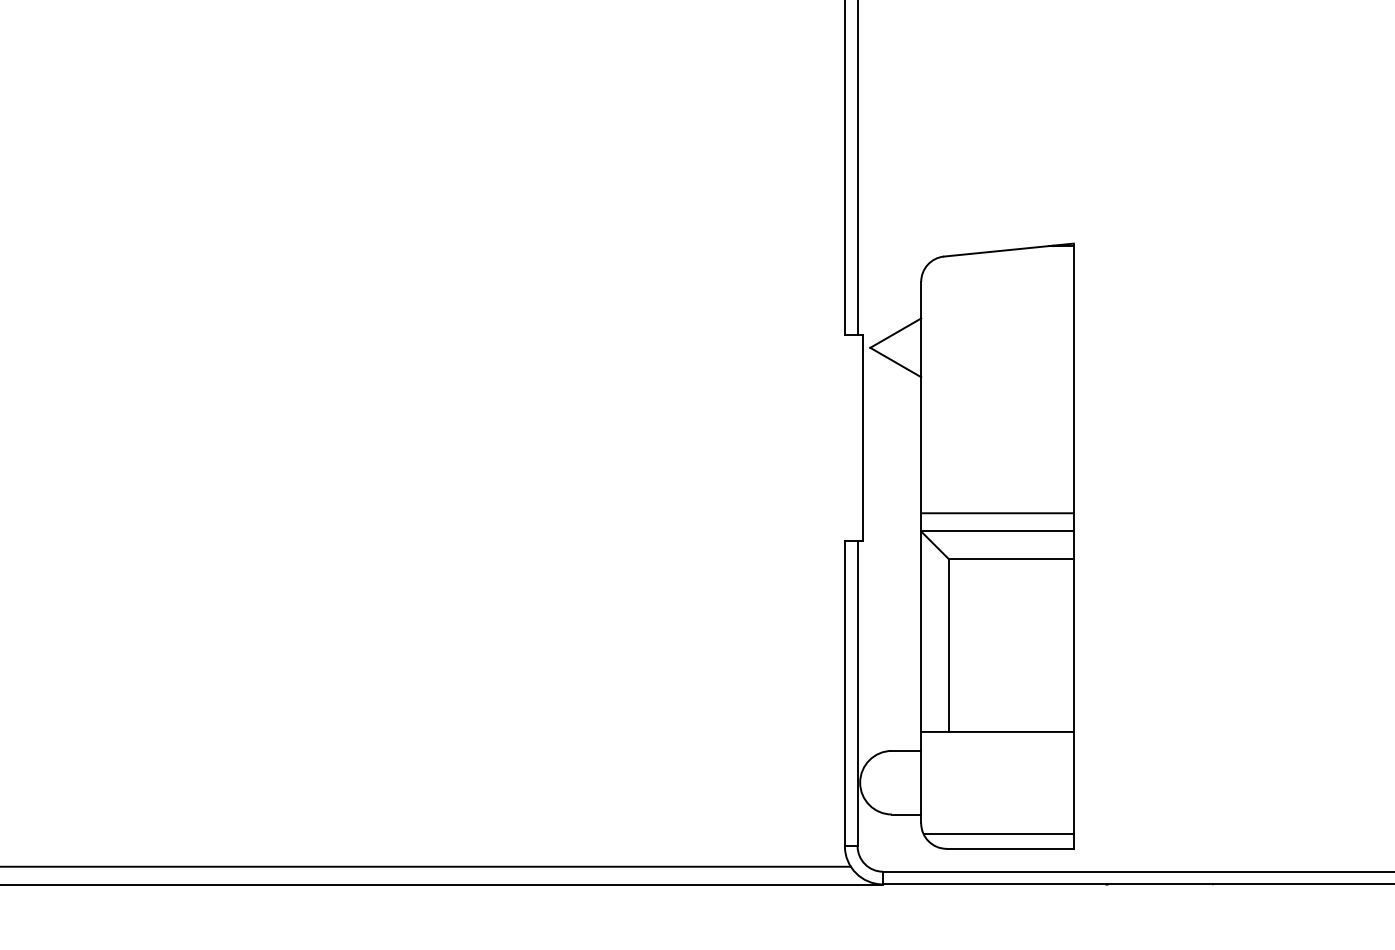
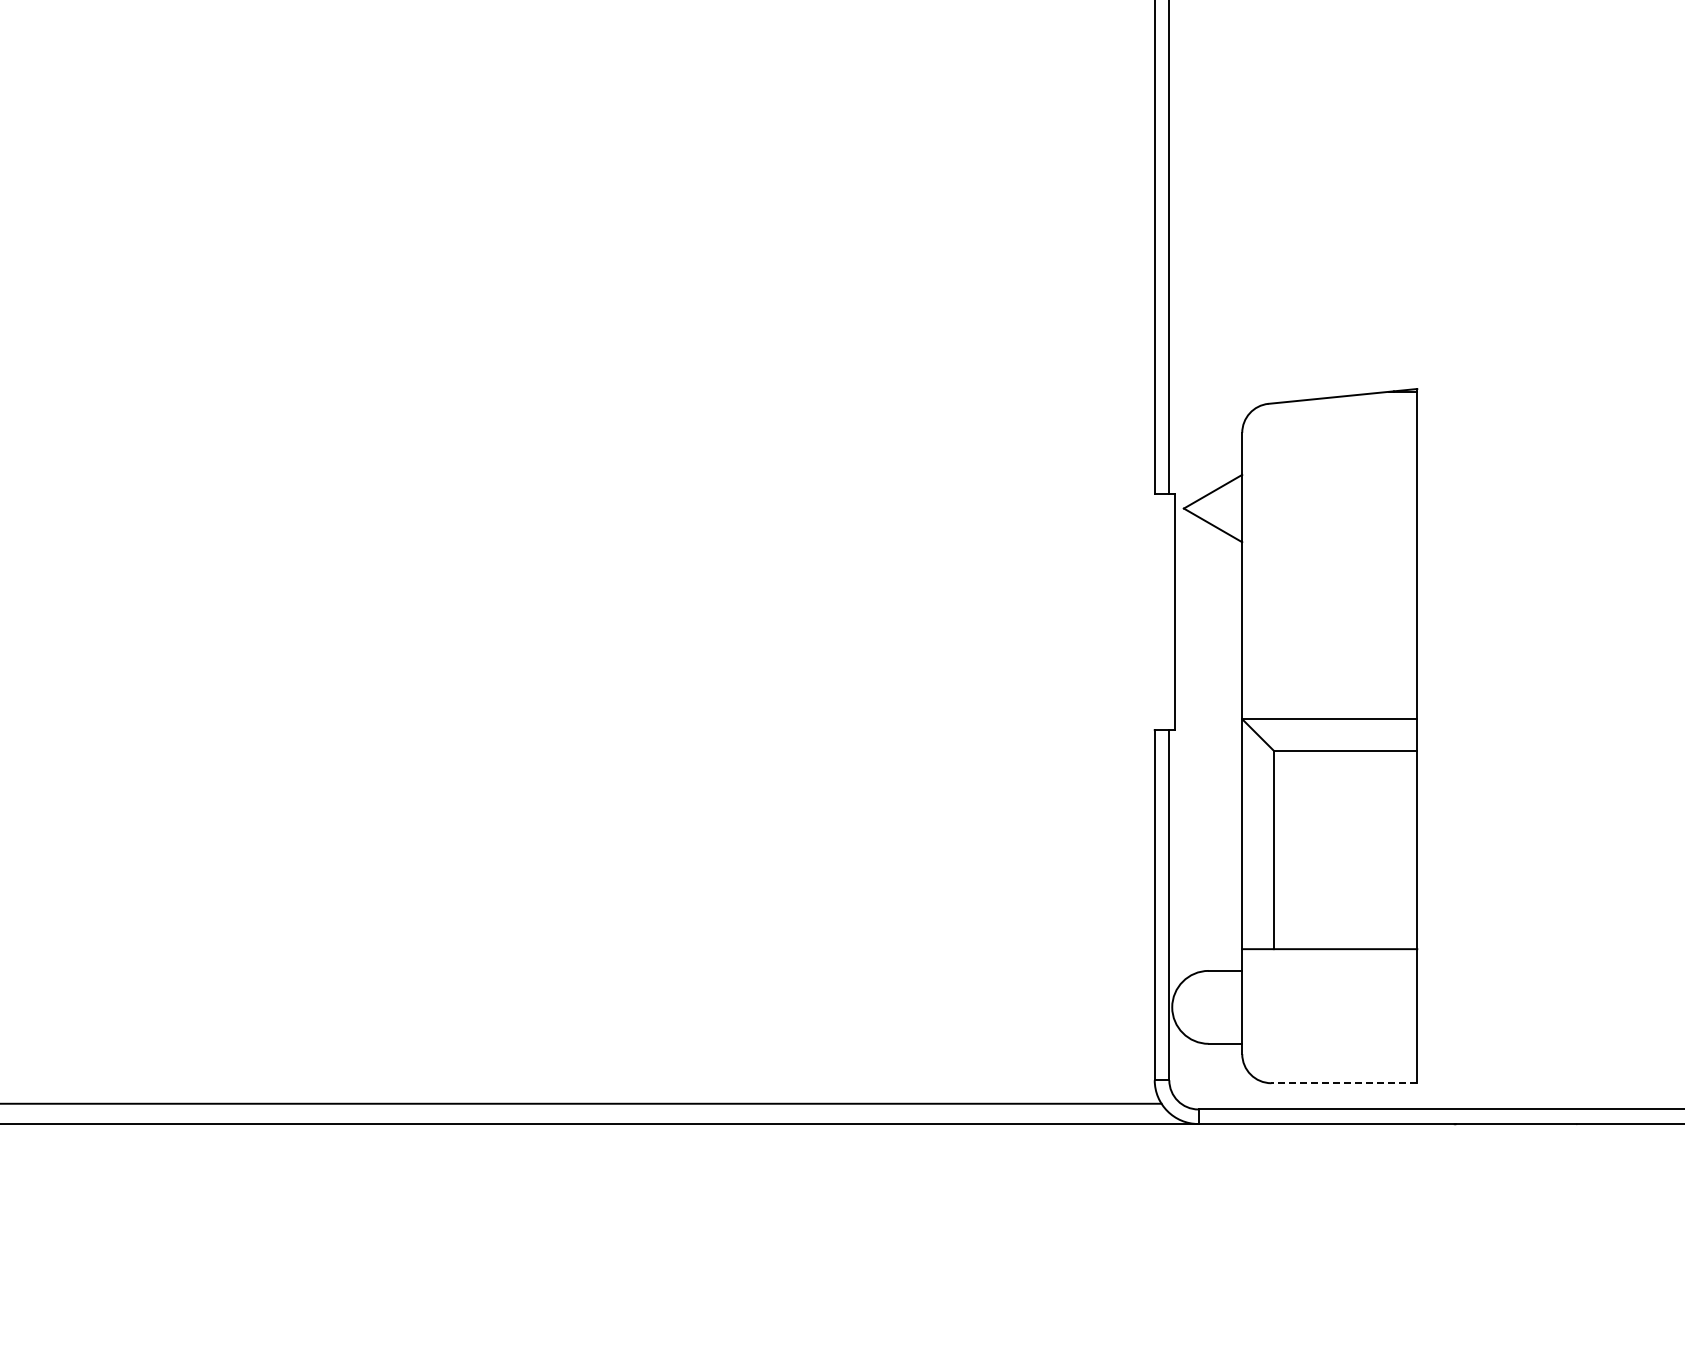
line: (997, 513) -> (1329, 698), removed
line: (998, 833) -> (1330, 1065), removed
line: (1010, 849) -> (1344, 1083), solid -> dashed

